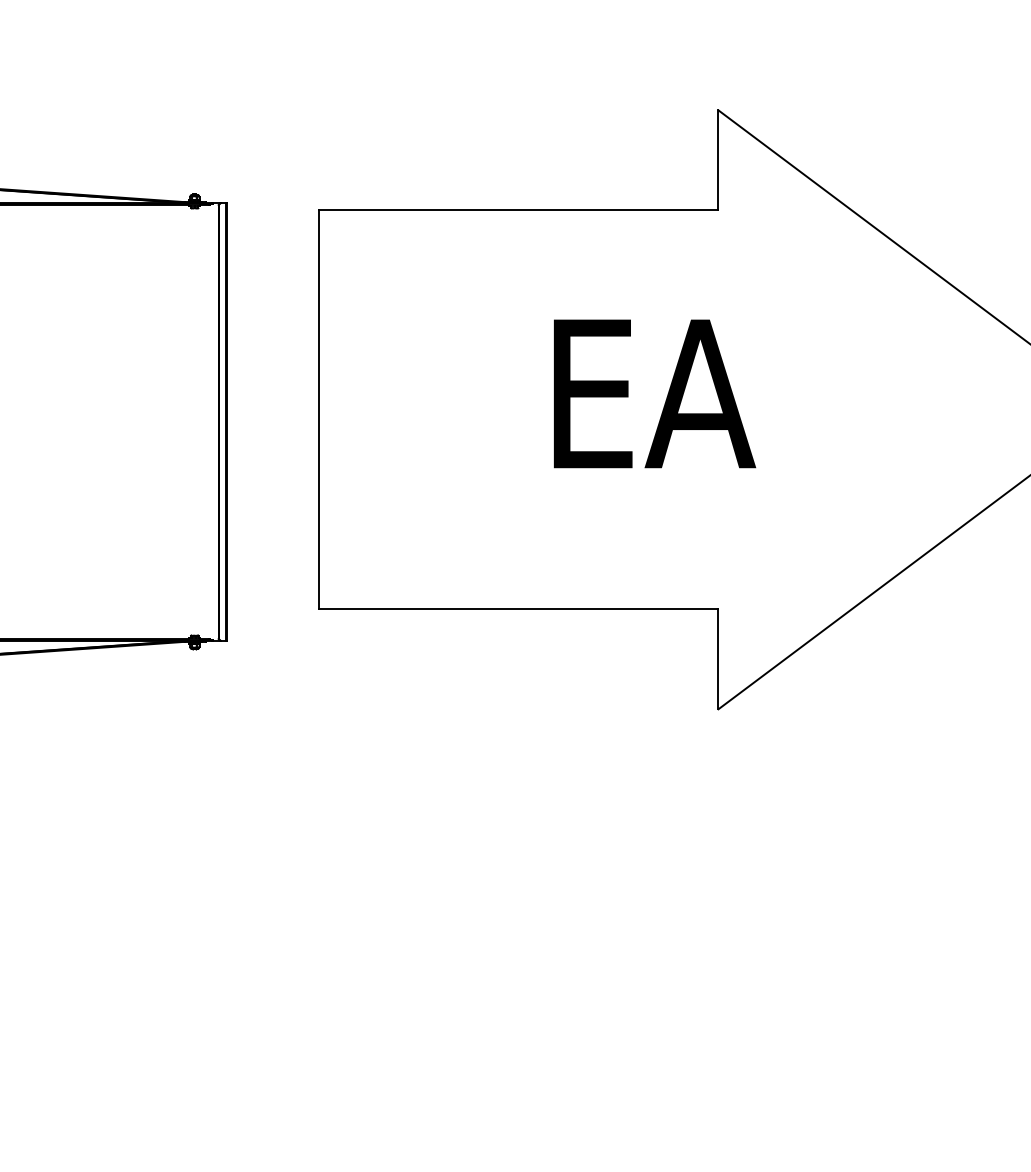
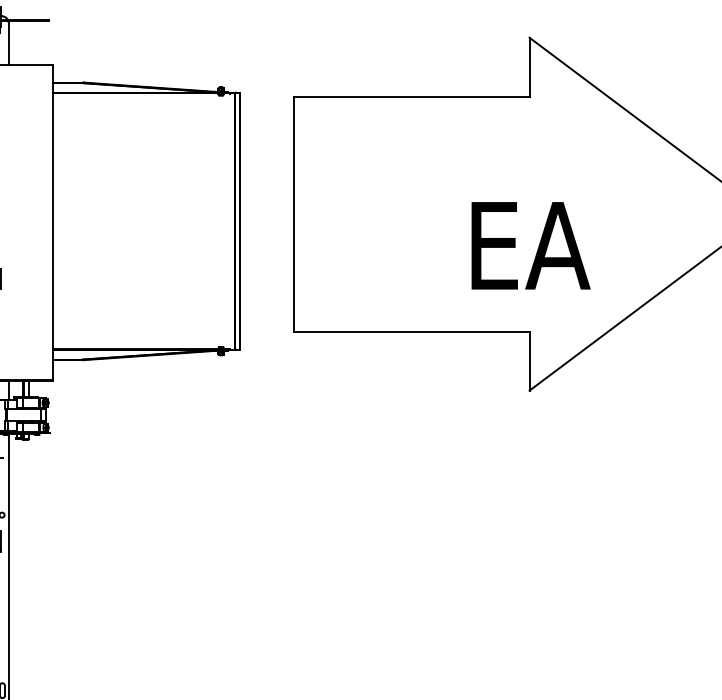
text: (653, 393) -> (530, 245), moved

